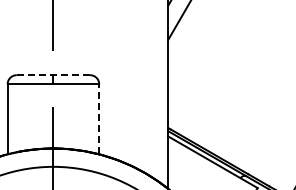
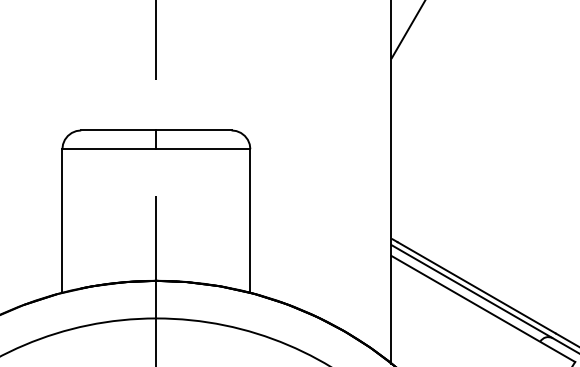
line: (53, 75) -> (156, 131), dashed -> solid
line: (99, 118) -> (250, 219), dashed -> solid

